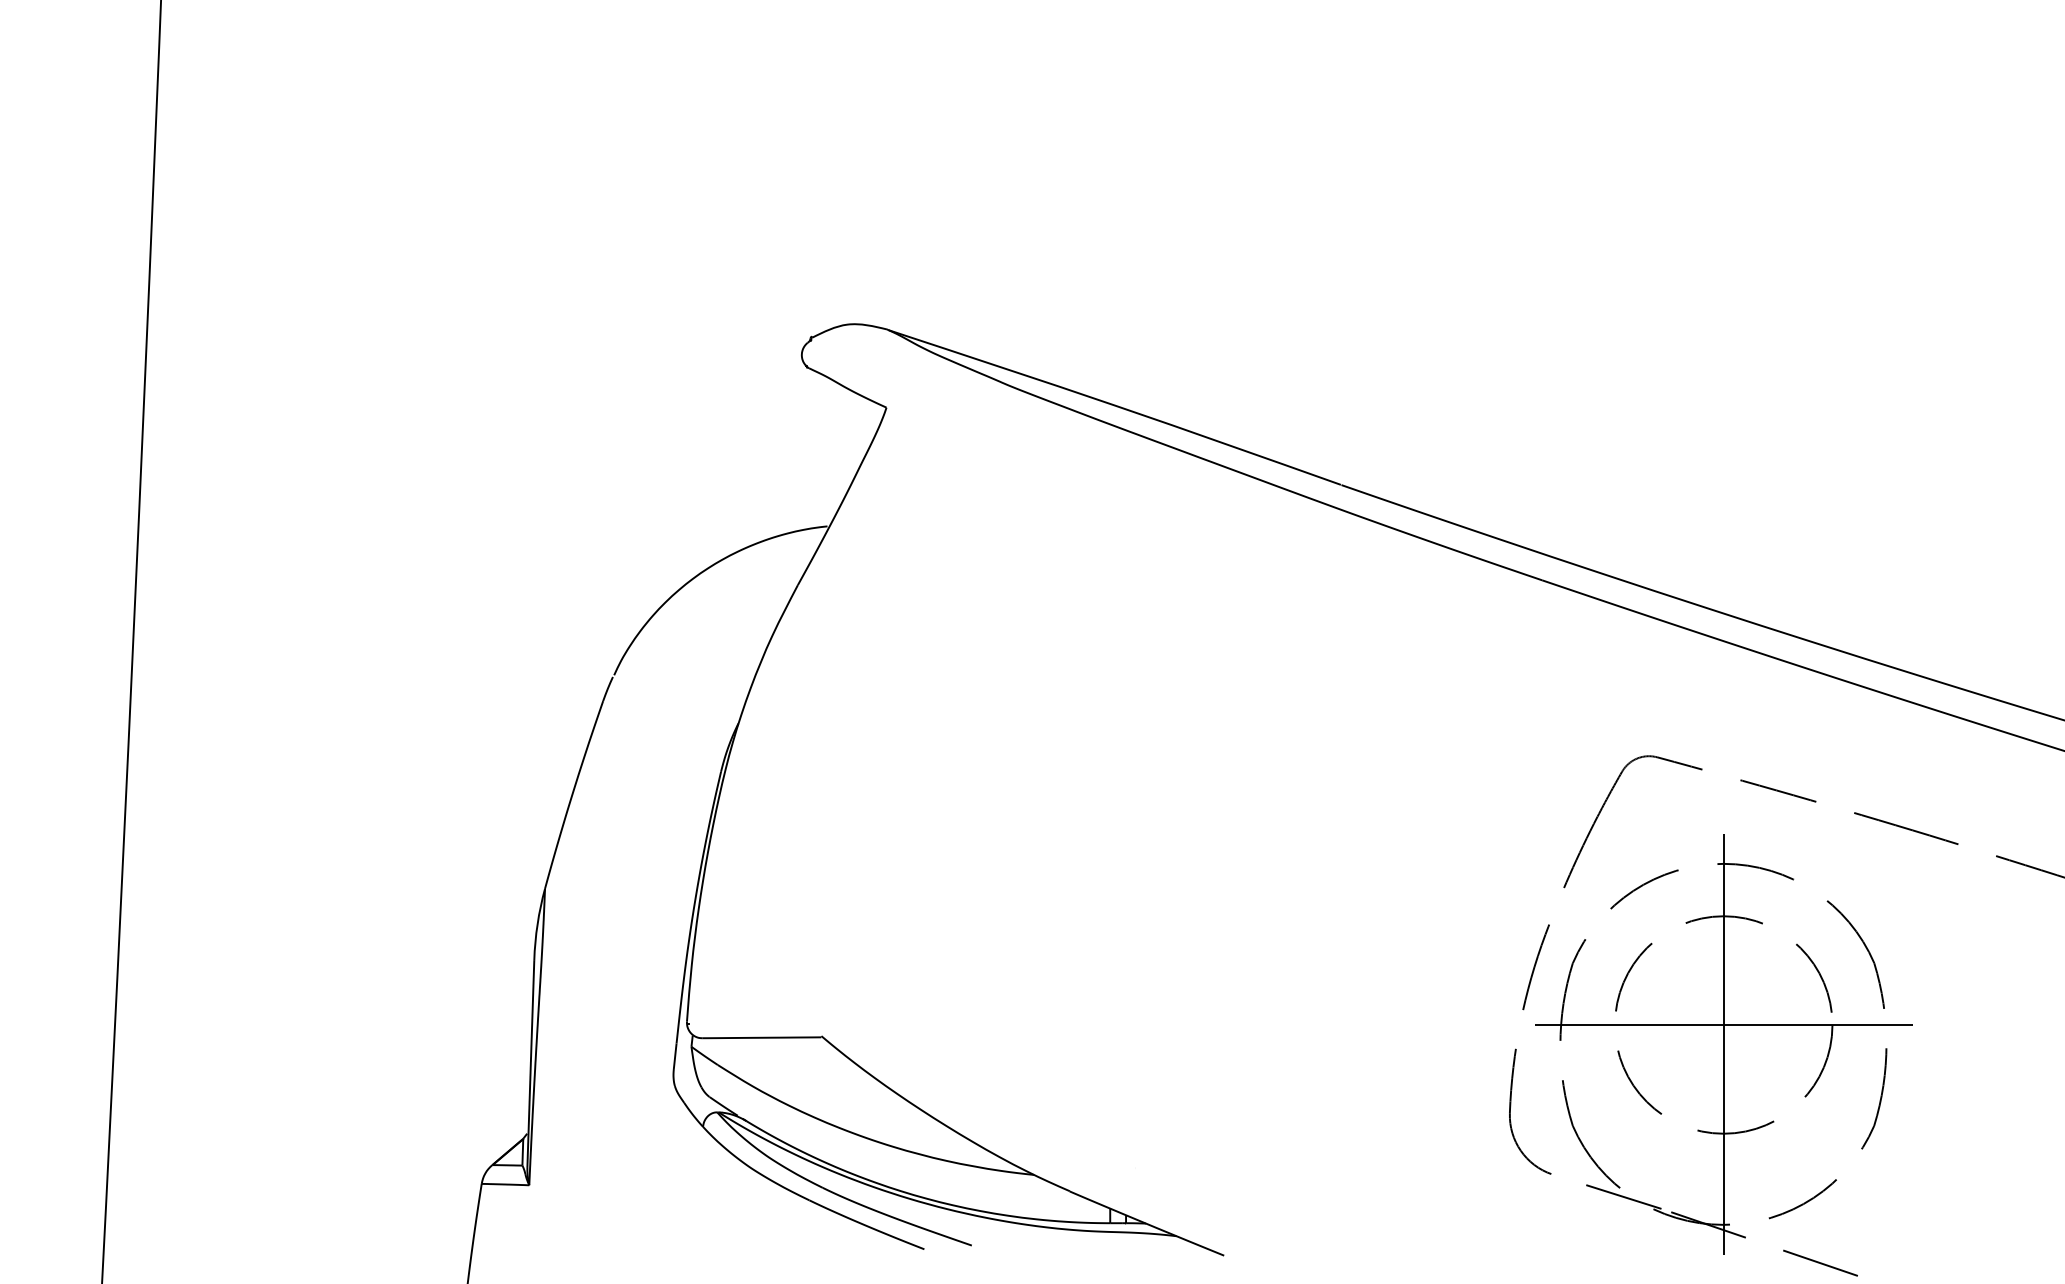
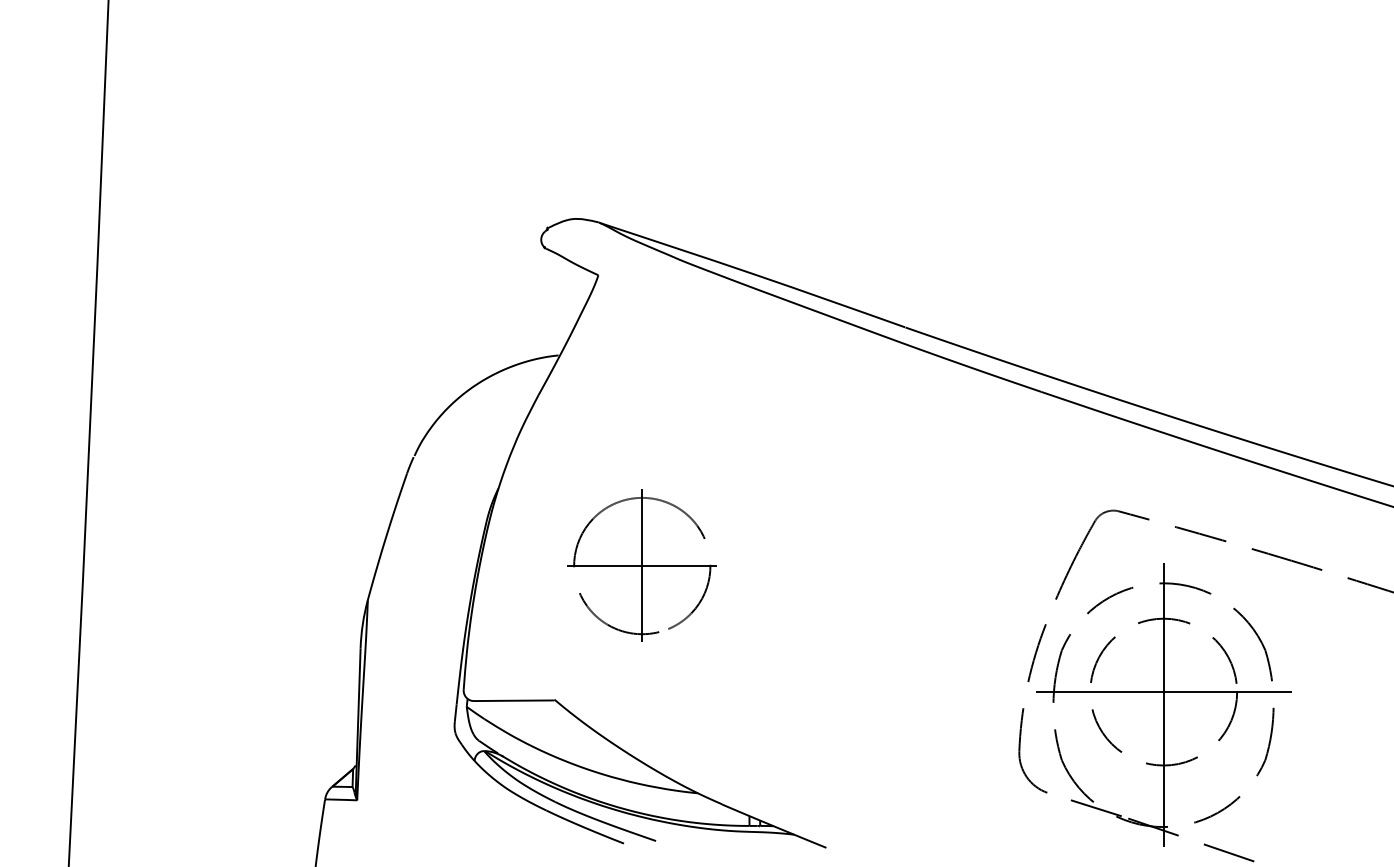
part: (950, 837) -> (641, 565), added

